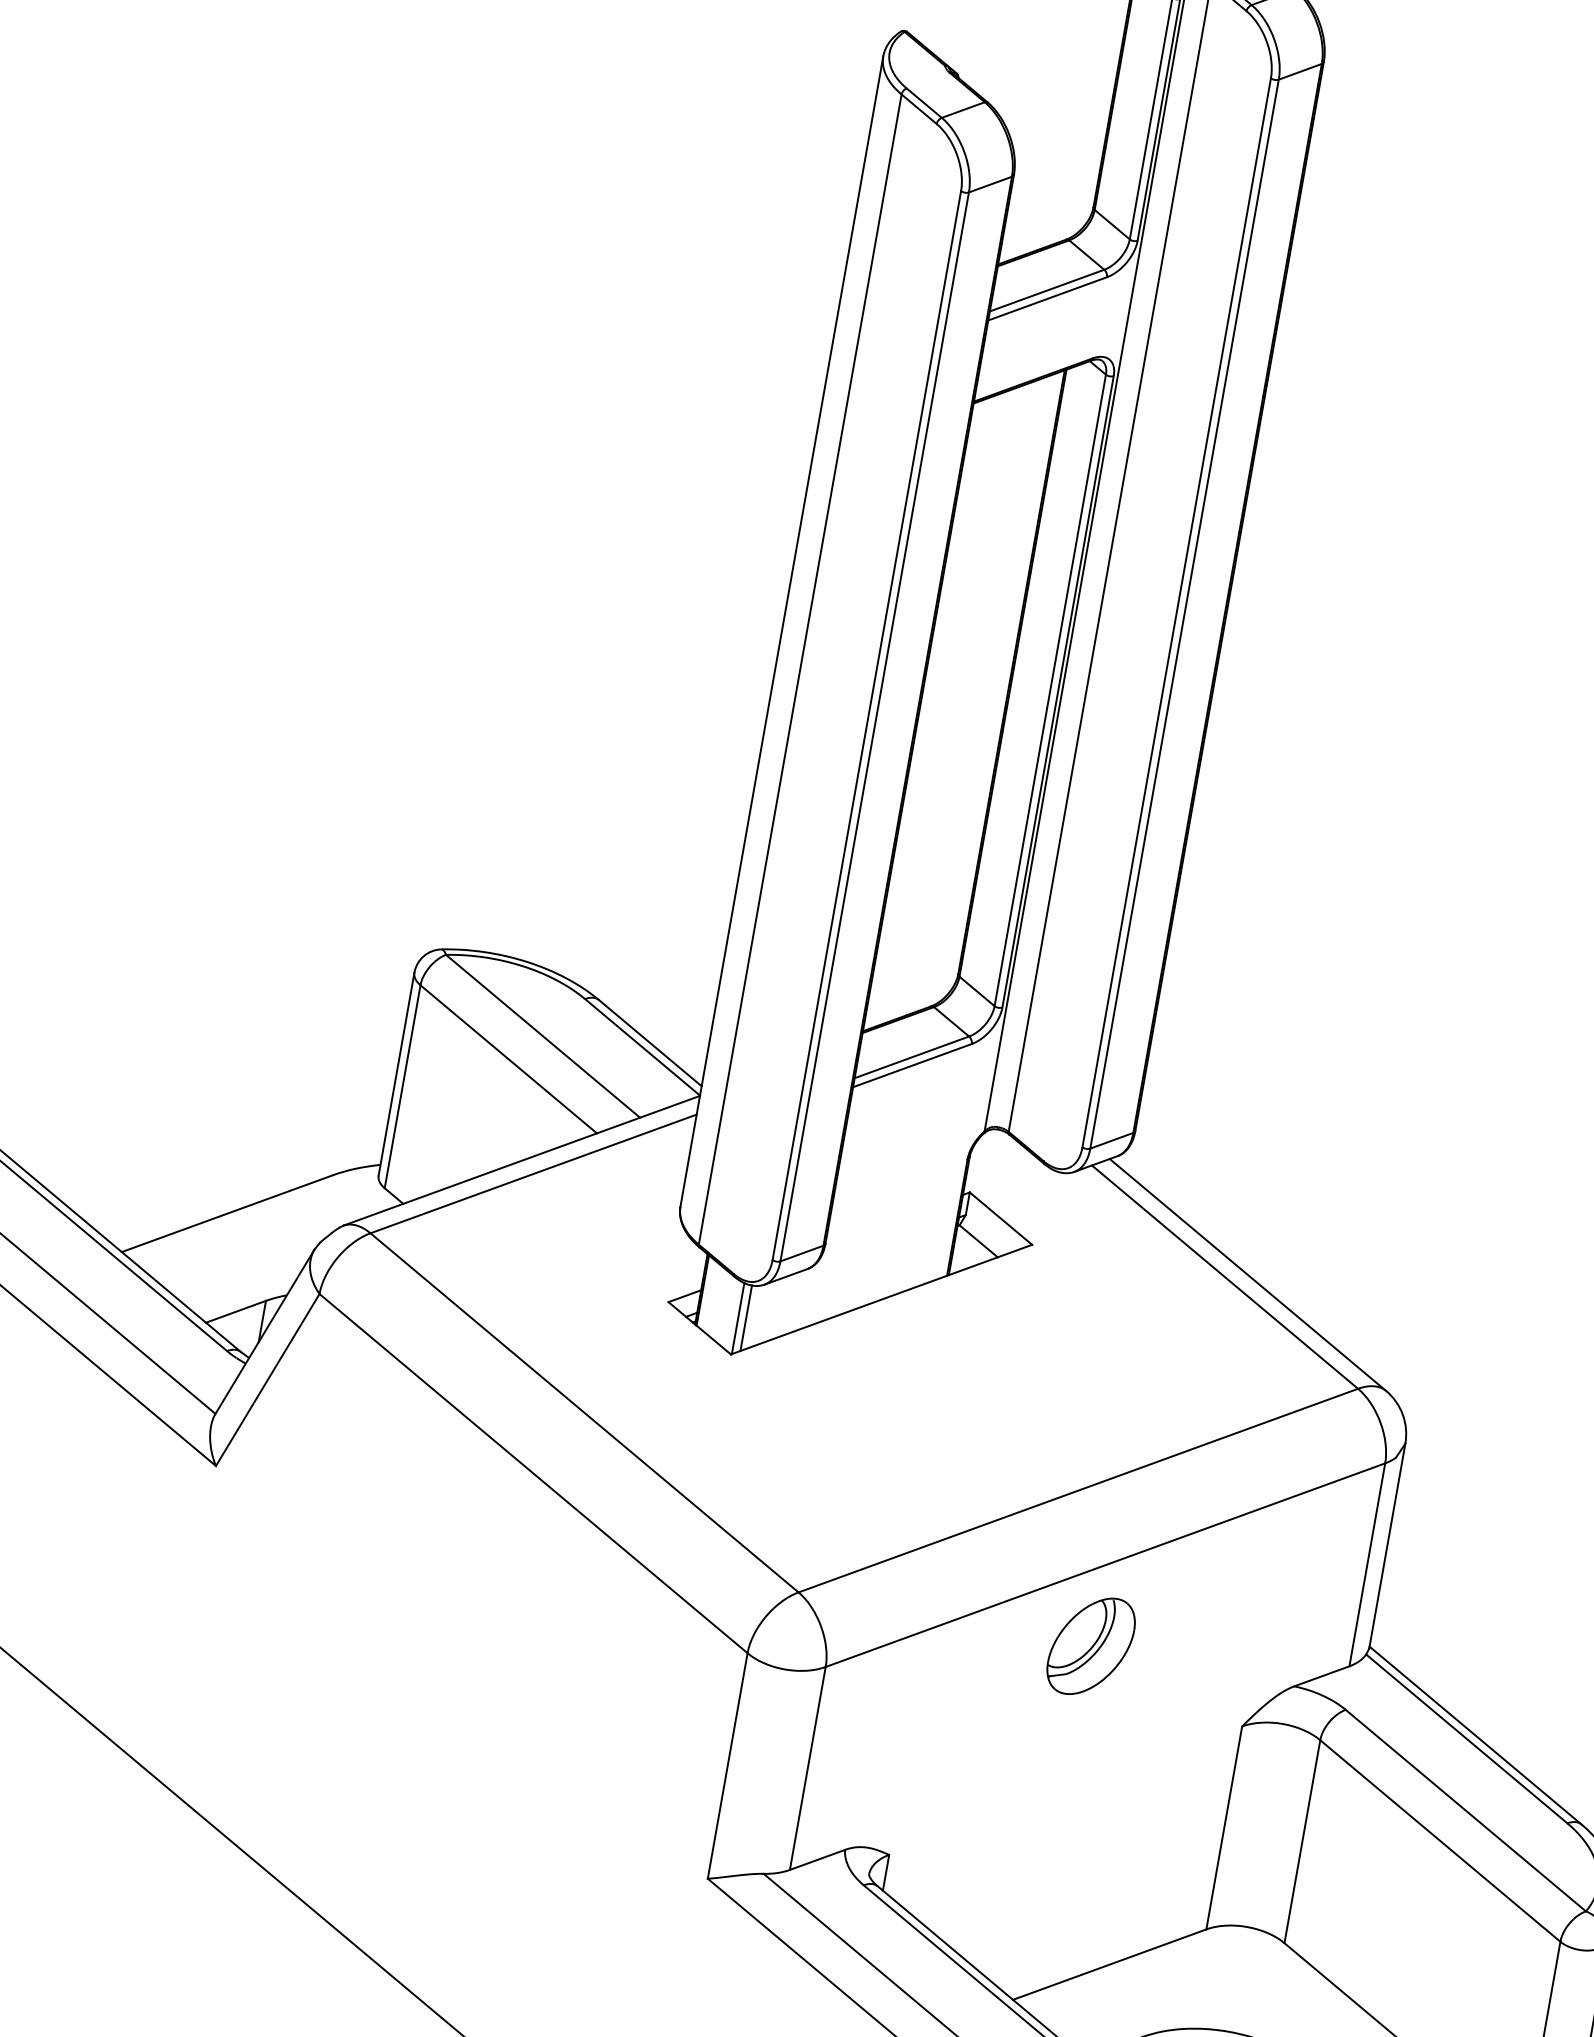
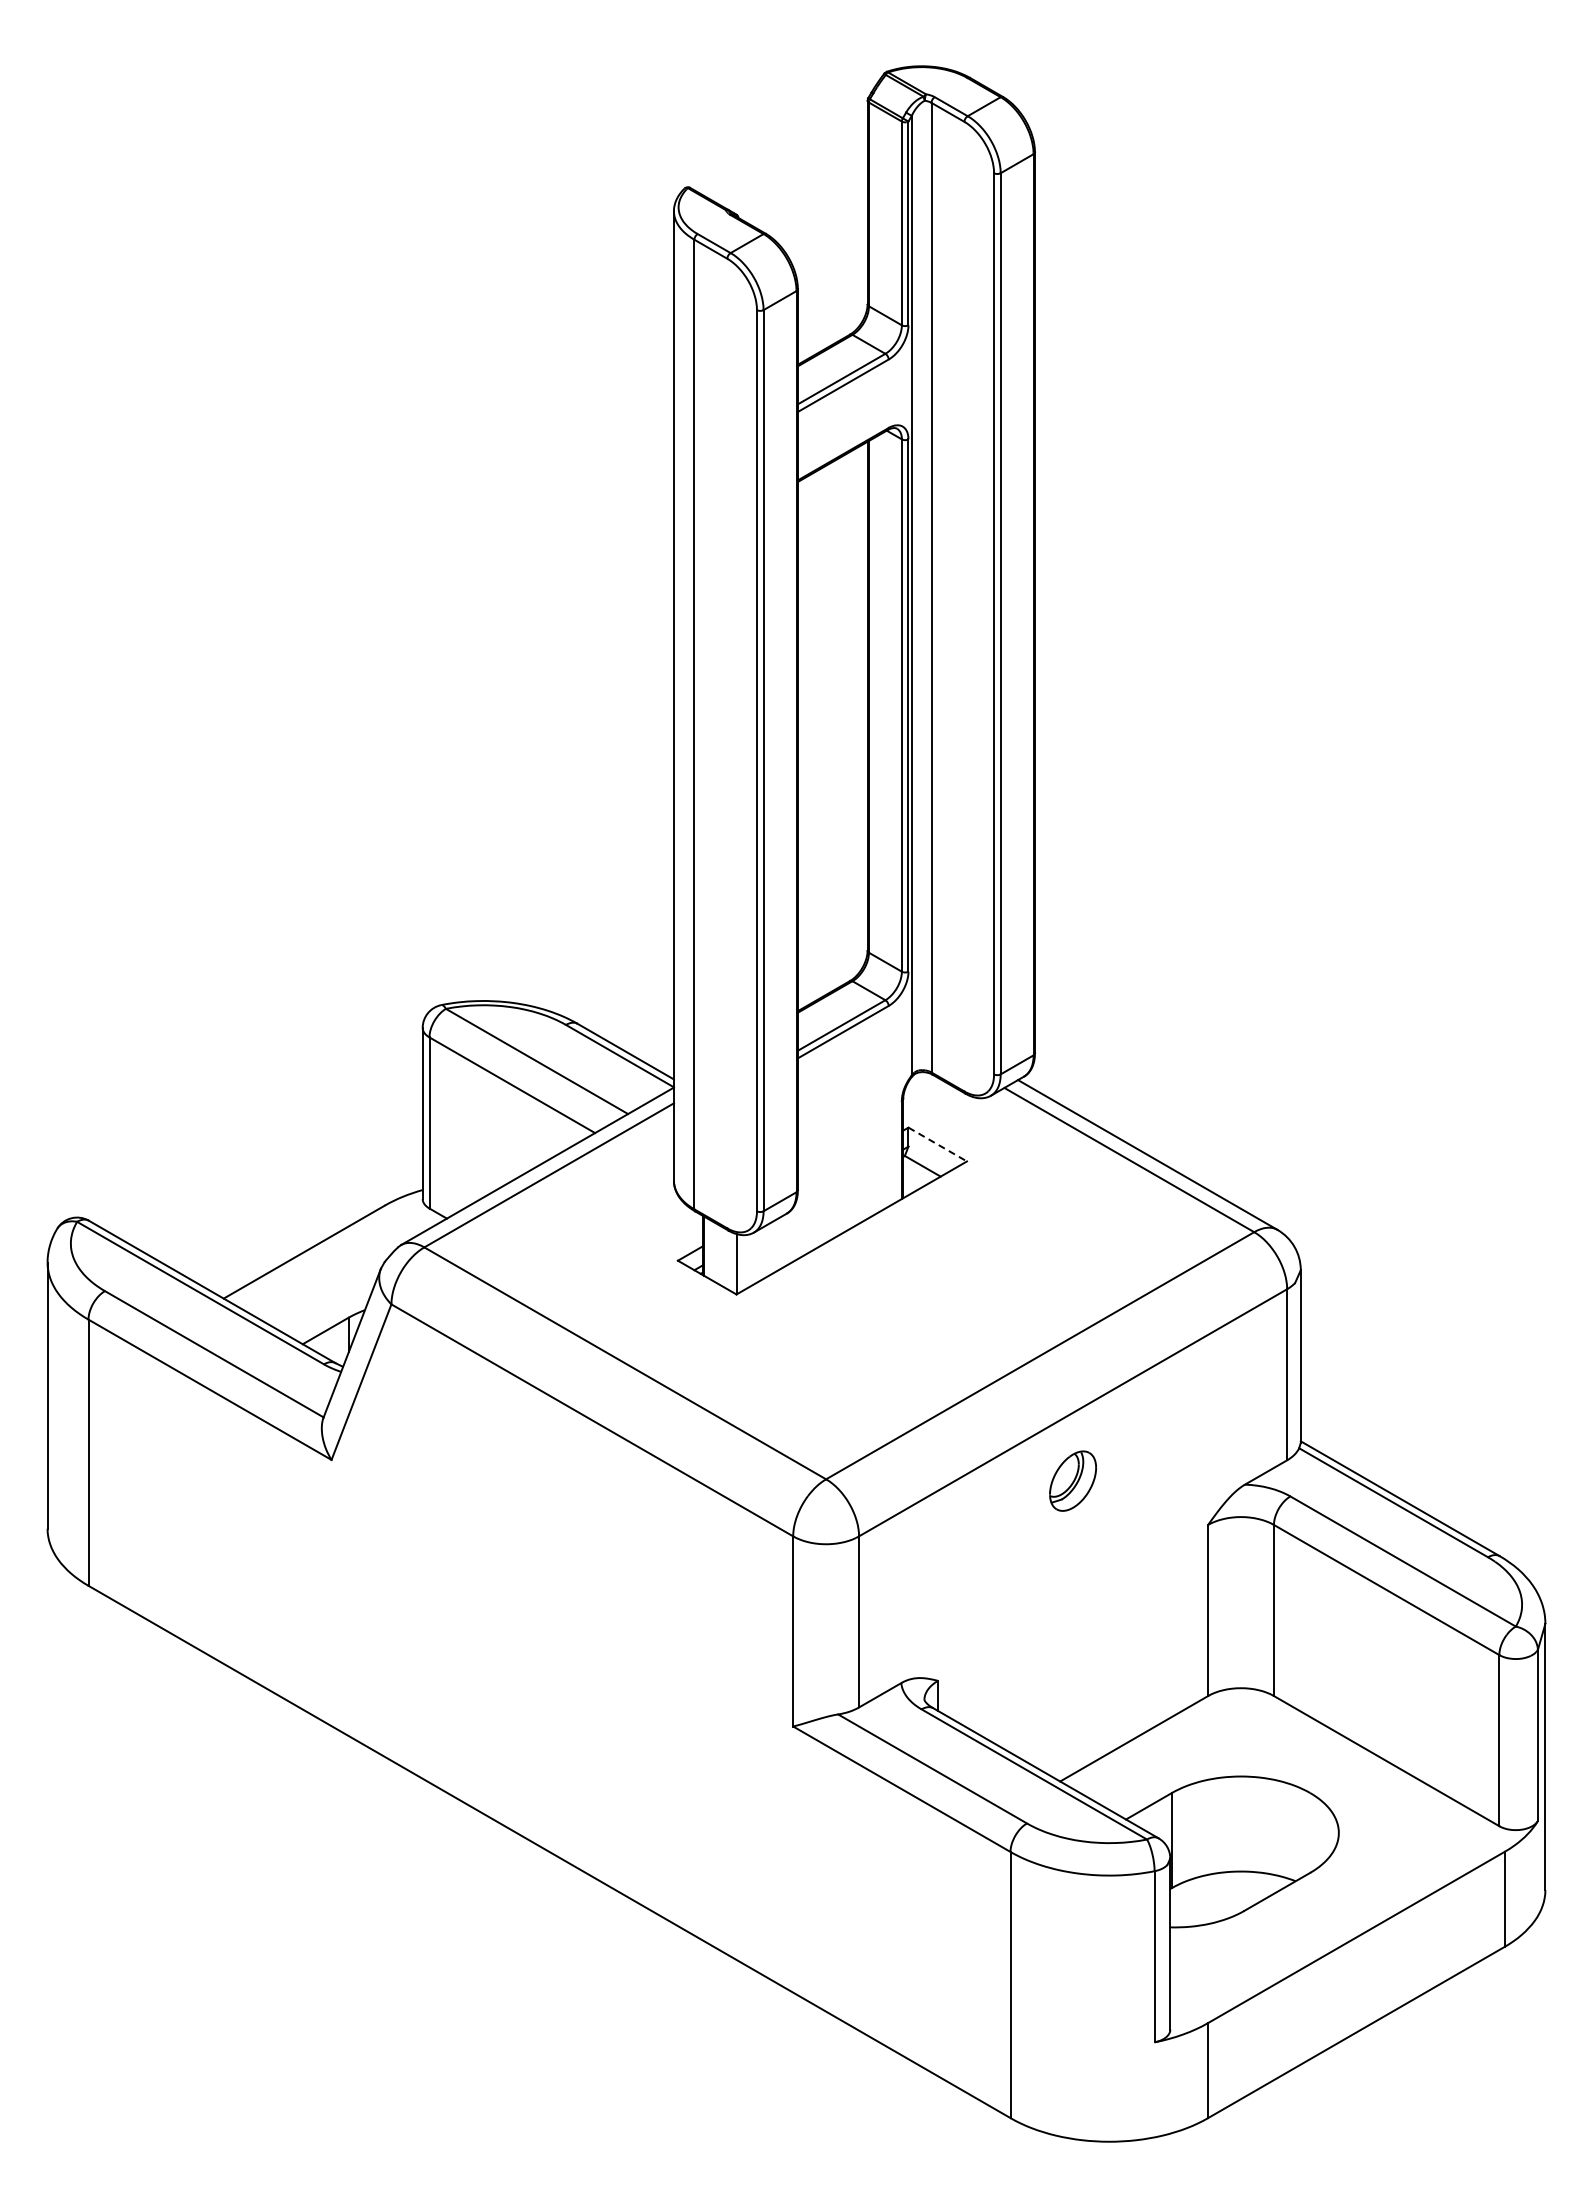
line: (1000, 1218) -> (937, 1144), solid -> dashed
line: (745, 1317) -> (743, 1262), removed
part: (1090, 1645) -> (1072, 1480), size x0.7

